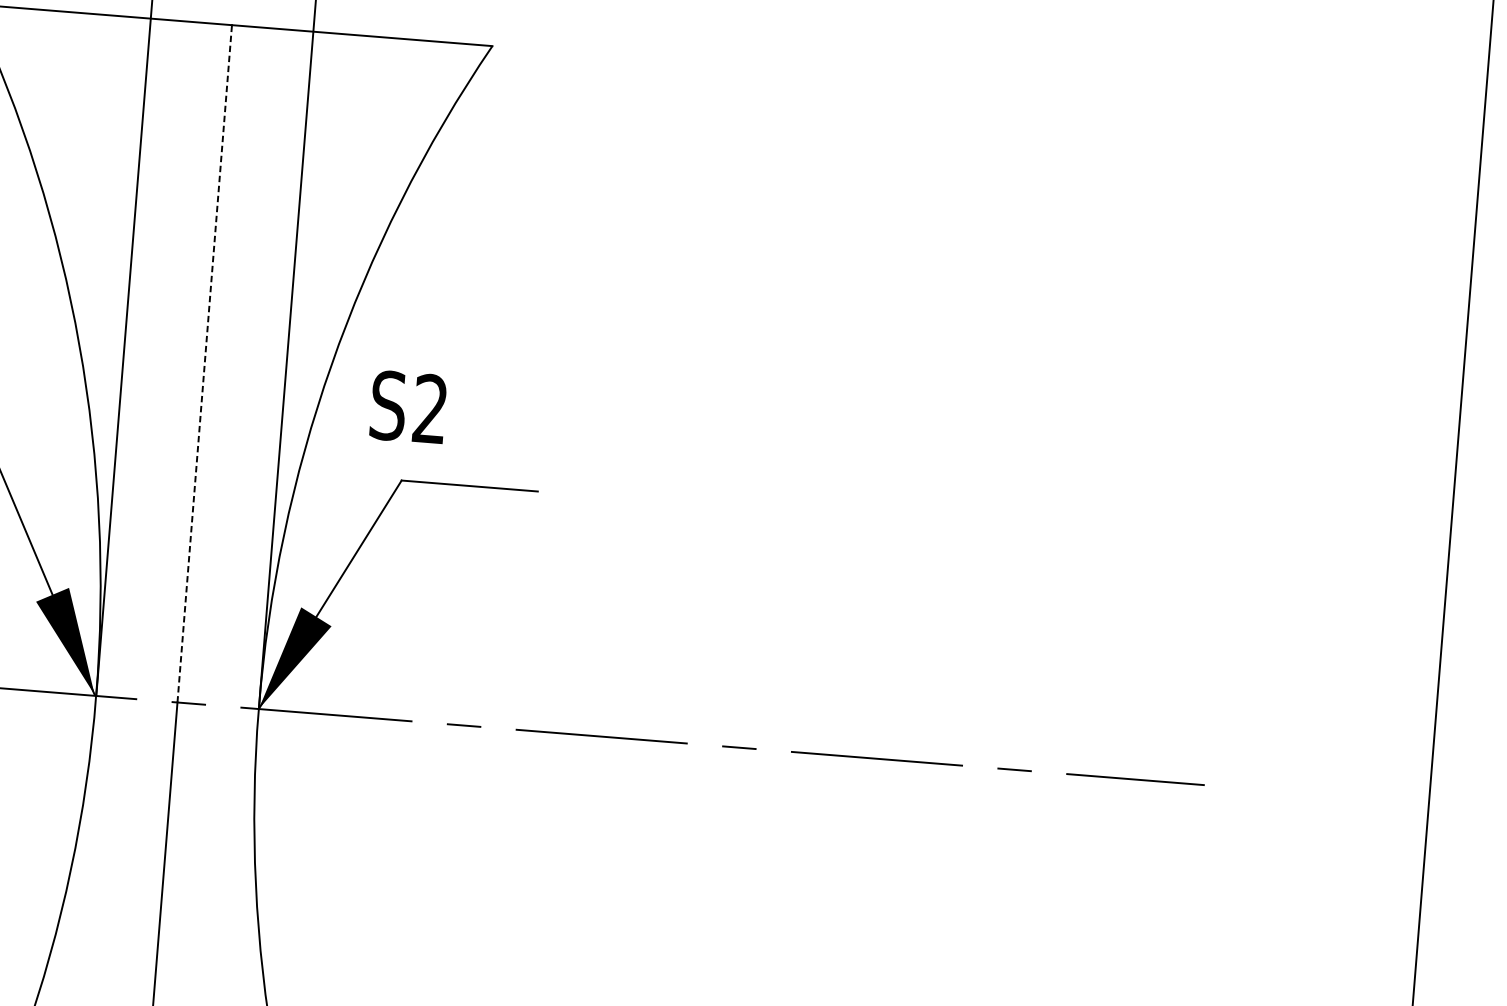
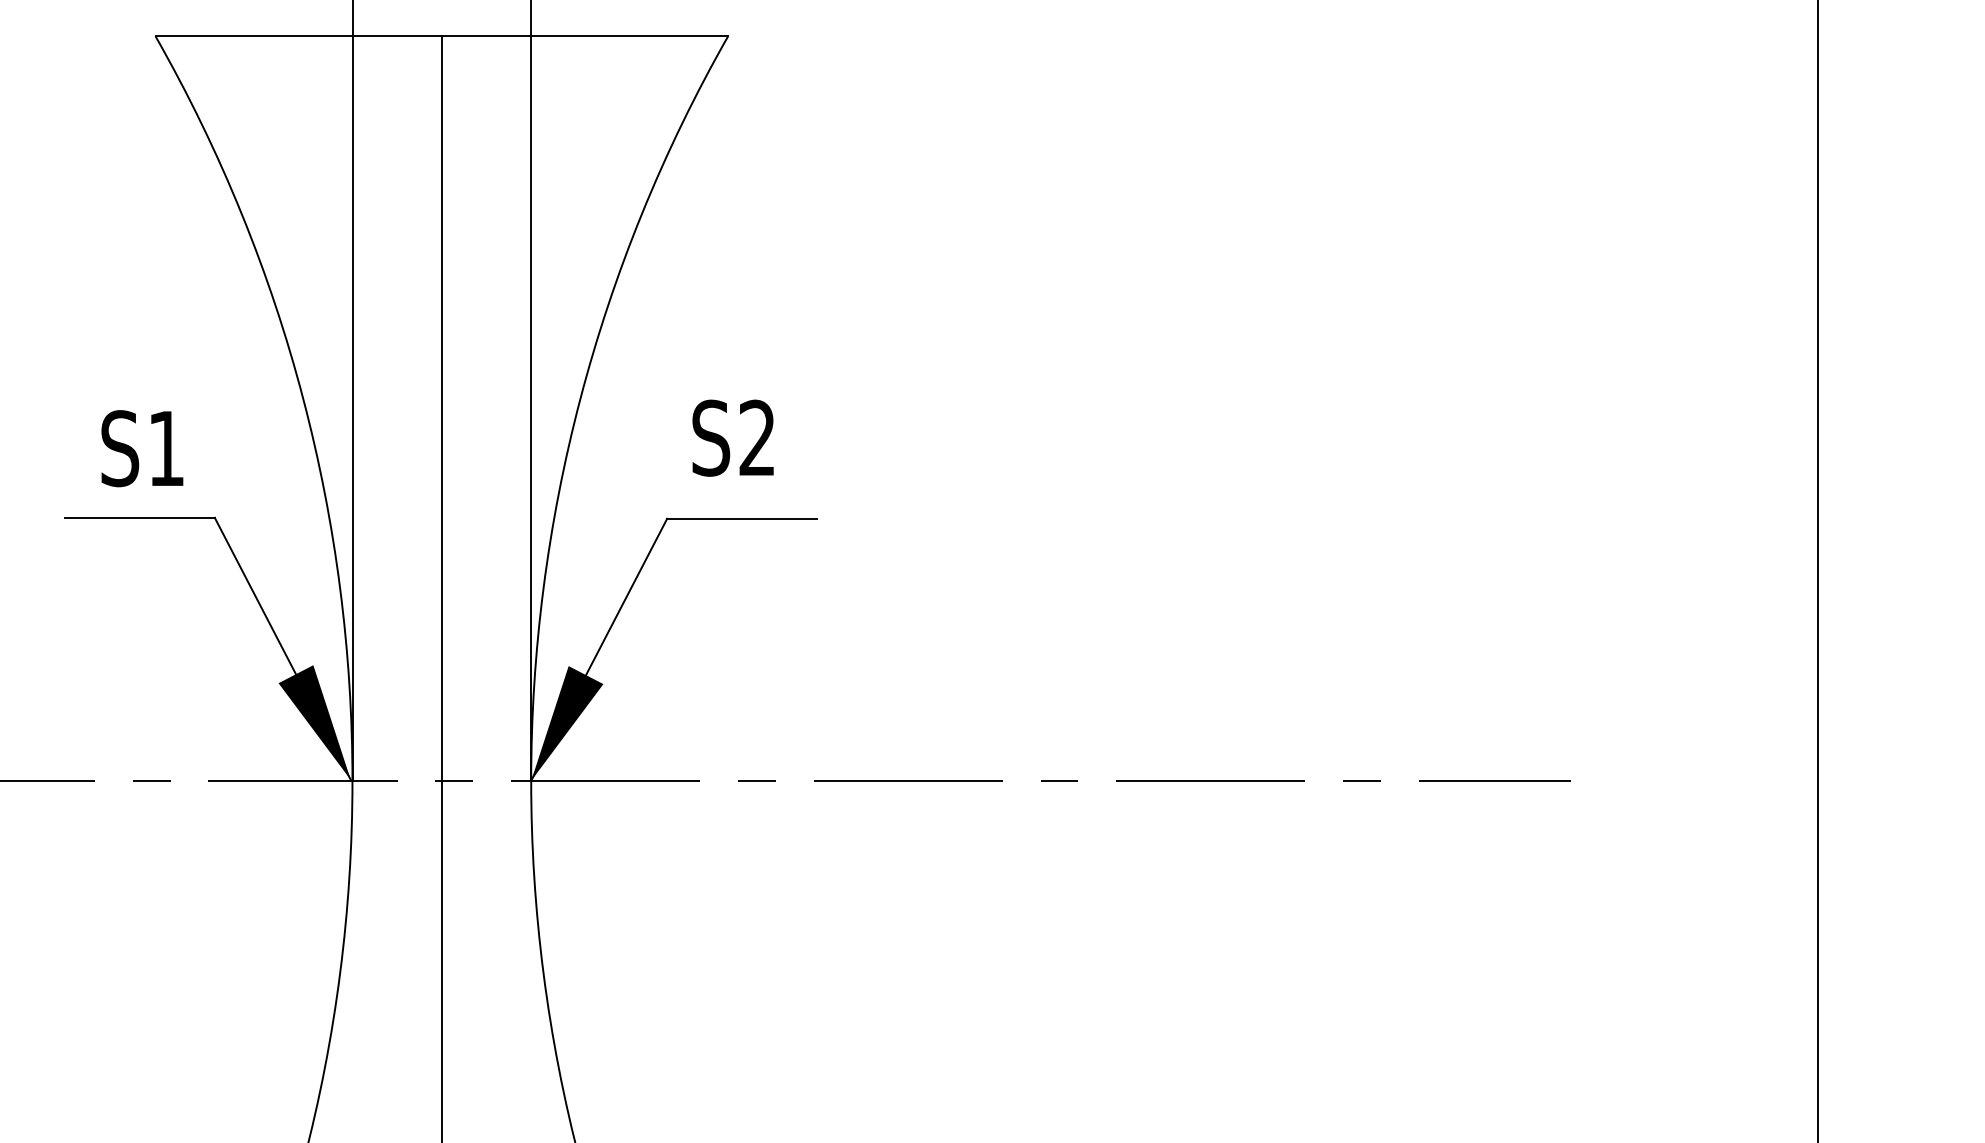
line: (204, 363) -> (441, 408), dashed -> solid
text: (407, 406) -> (732, 437), moved

